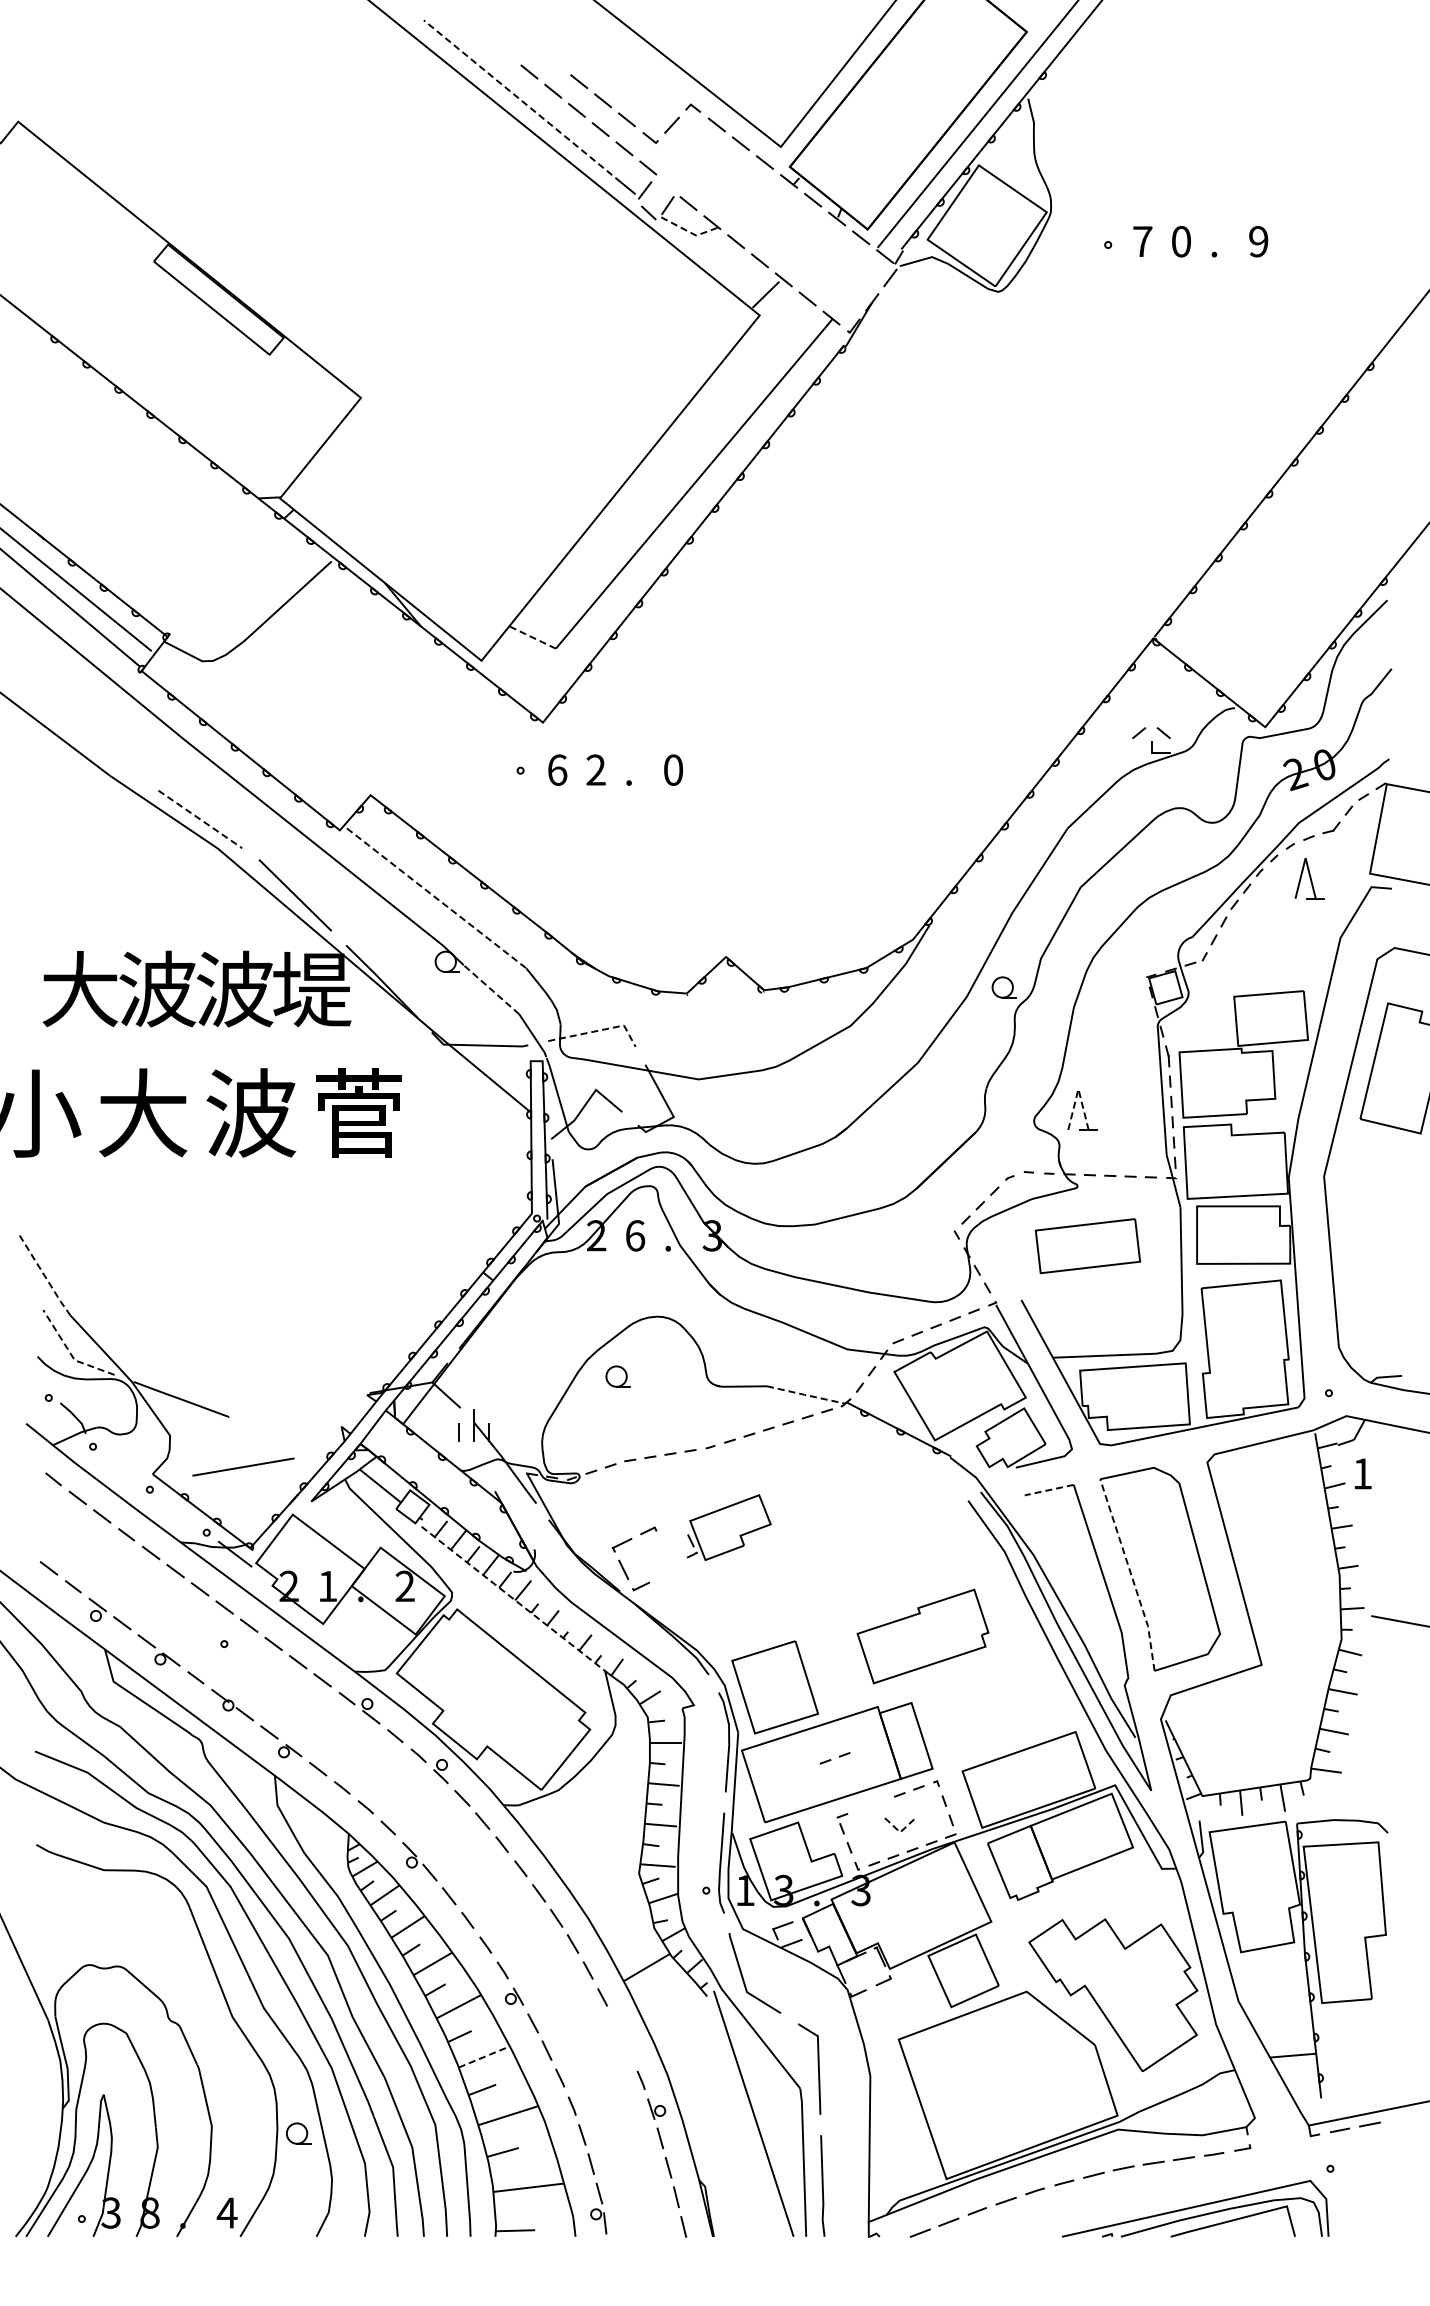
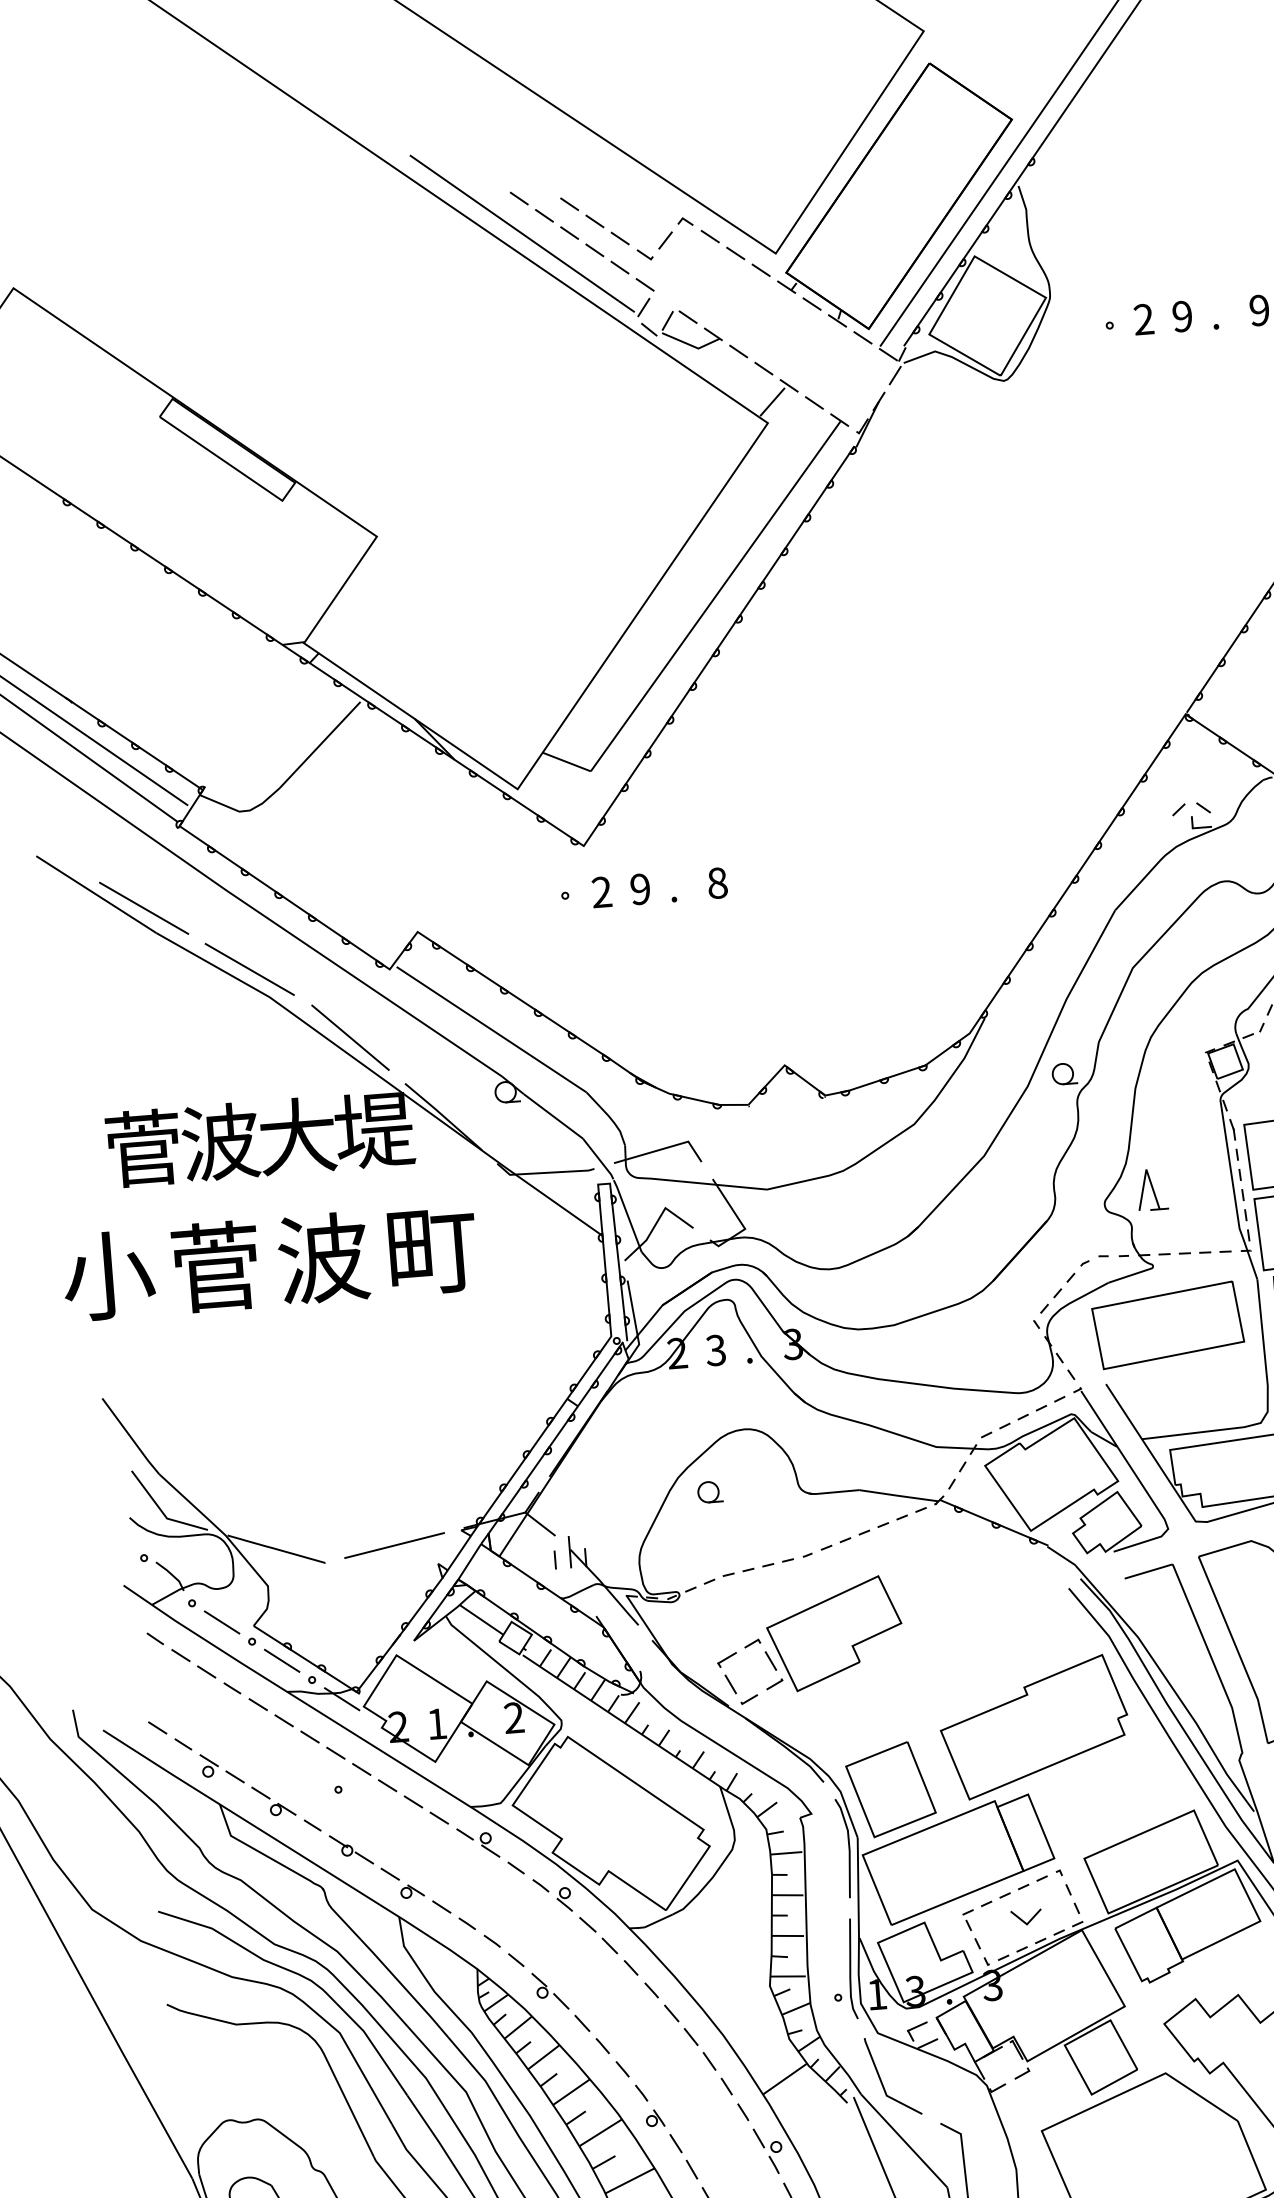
line: (521, 100) -> (513, 227), dashed -> solid
line: (690, 232) -> (692, 345), dashed -> solid
text: (1142, 241) -> (1143, 319), 7 -> 2
text: (1180, 241) -> (1181, 316), 0 -> 9
line: (532, 637) -> (566, 762), dashed -> solid
line: (99, 750) -> (143, 908), added
text: (557, 769) -> (601, 891), 6 -> 2
text: (595, 769) -> (639, 888), 2 -> 9
text: (673, 770) -> (717, 883), 0 -> 8
line: (200, 819) -> (249, 969), dashed -> solid
line: (436, 898) -> (491, 1029), dashed -> solid
text: (234, 988) -> (297, 1135), 波 -> 大
text: (80, 989) -> (143, 1148), 大 -> 菅
line: (491, 989) -> (553, 1116), dashed -> solid
line: (599, 1030) -> (664, 1148), dashed -> solid
line: (1078, 1089) -> (1146, 1169), dashed -> solid
text: (143, 1112) -> (216, 1266), 大 -> 菅
text: (360, 1112) -> (432, 1249), 菅 -> 町
text: (635, 1235) -> (716, 1350), 6 -> 3
part: (1087, 1245) -> (1167, 1324), size x1.43
line: (45, 1276) -> (131, 1437), dashed -> solid
line: (70, 1353) -> (162, 1512), dashed -> solid
line: (805, 1394) -> (898, 1495), dashed -> solid
line: (243, 1466) -> (394, 1544), moved
line: (121, 1467) -> (222, 1621), added
line: (1048, 1490) -> (1148, 1571), dashed -> solid
line: (178, 1510) -> (282, 1660), added
part: (728, 1527) -> (831, 1633), size x1.67
line: (1131, 1574) -> (1237, 1649), dashed -> solid
line: (513, 1599) -> (623, 1722), dashed -> solid
part: (922, 1636) -> (1033, 1727), size x1.43
part: (834, 1758) -> (995, 1899), moved
line: (900, 1832) -> (1027, 1924), dashed -> solid
part: (624, 2037) -> (768, 2150), added
line: (484, 2056) -> (630, 2180), dashed -> solid

